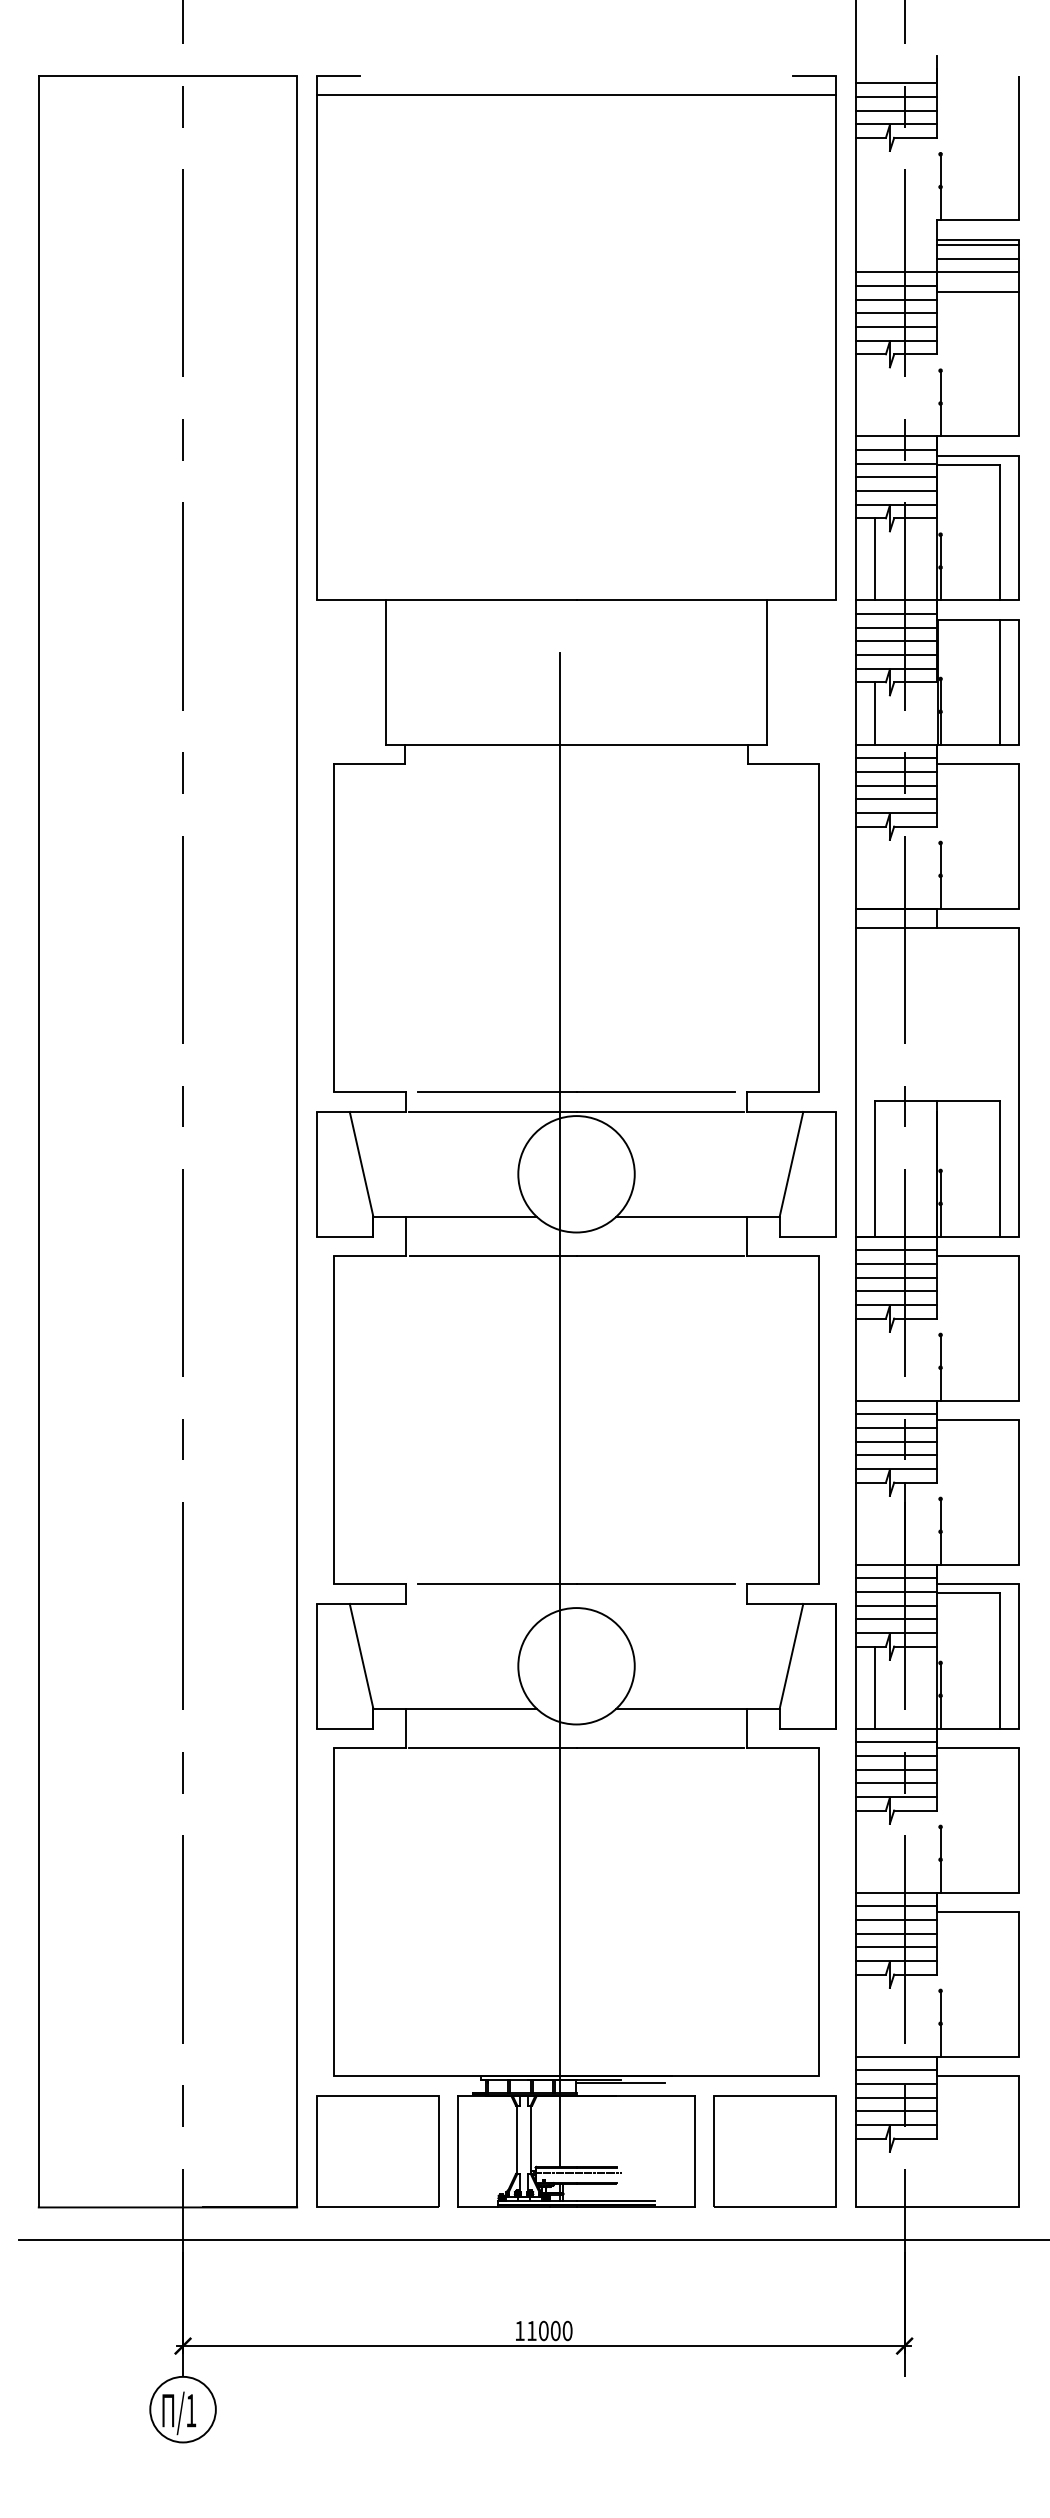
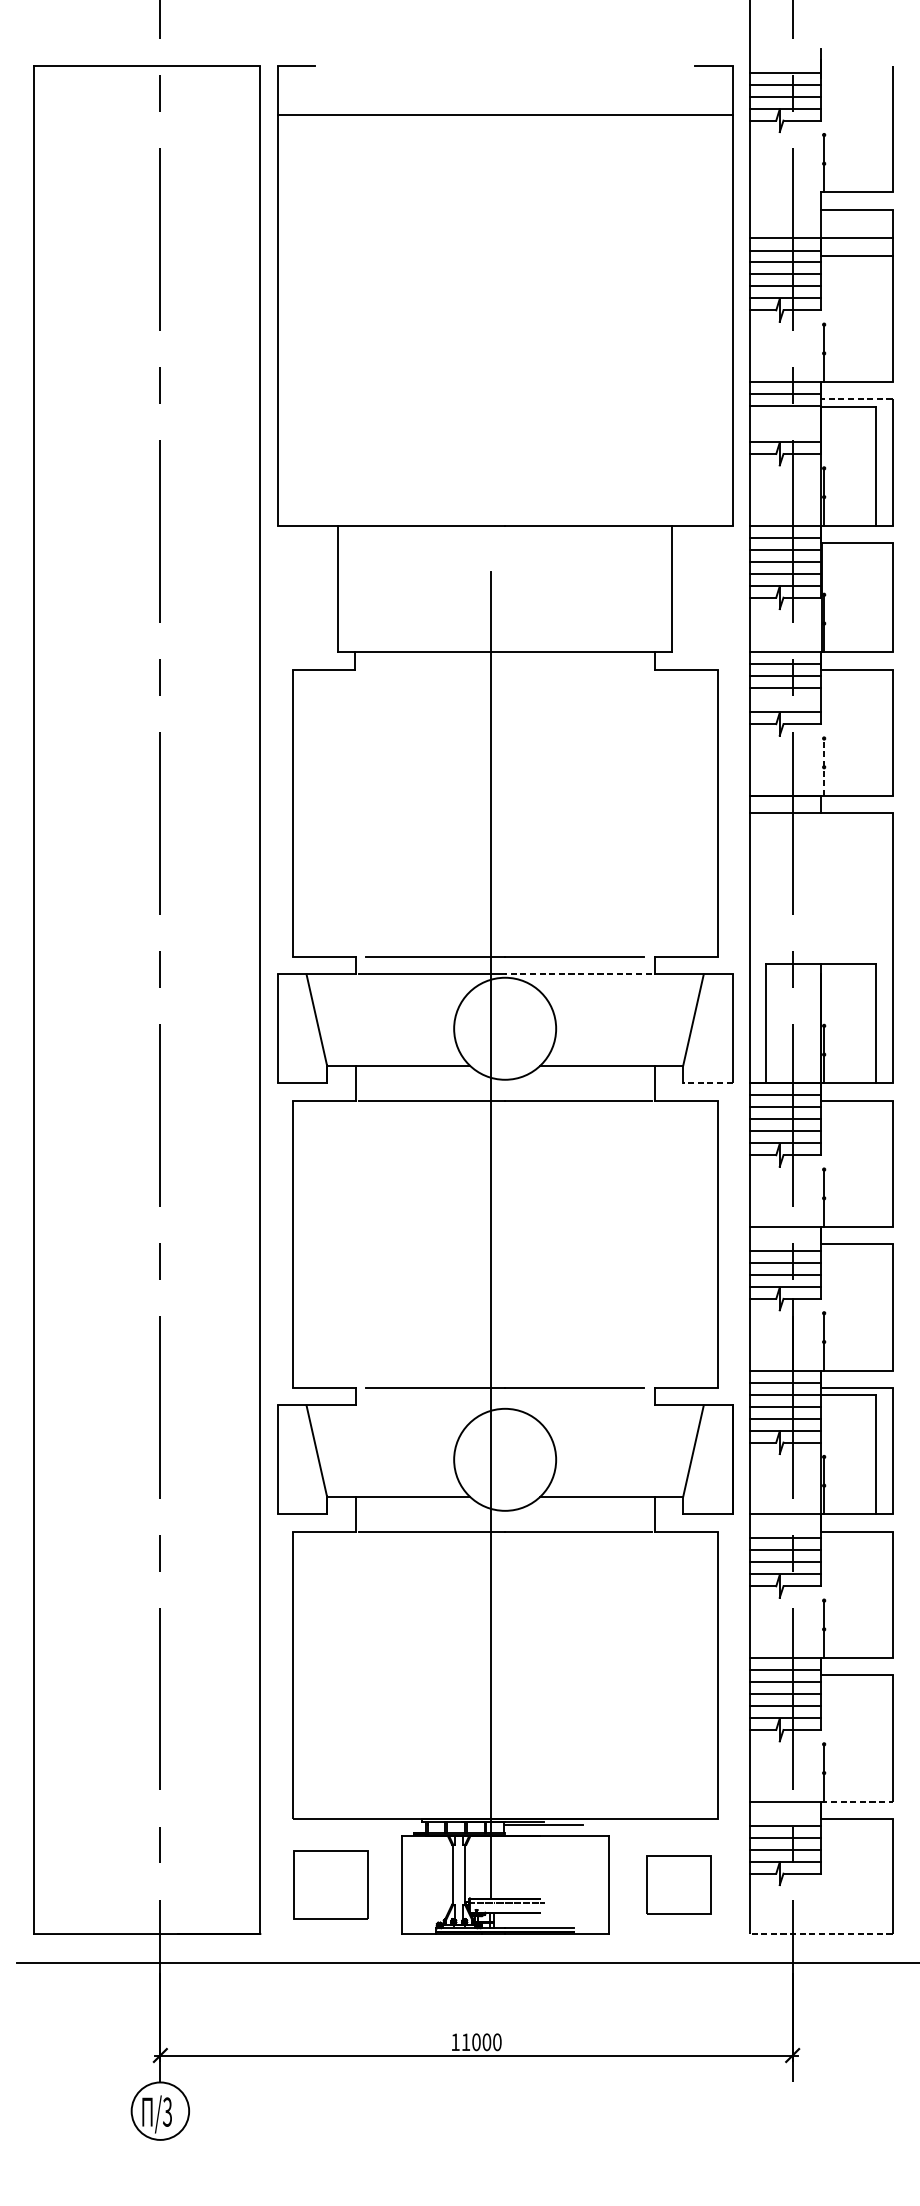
line: (576, 95) -> (505, 115), moved
line: (977, 245) -> (856, 214), removed
line: (977, 258) -> (856, 226), removed
line: (978, 456) -> (857, 399), solid -> dashed
line: (896, 477) -> (785, 418), removed
line: (896, 491) -> (785, 430), removed
line: (874, 559) -> (766, 490), removed
line: (999, 681) -> (875, 596), removed
line: (874, 713) -> (766, 625), removed
line: (896, 799) -> (785, 700), removed
line: (940, 875) -> (824, 766), solid -> dashed
line: (660, 1111) -> (578, 973), solid -> dashed
line: (807, 1236) -> (707, 1083), solid -> dashed
line: (896, 1414) -> (785, 1239), removed
line: (874, 1687) -> (766, 1478), removed
line: (896, 1742) -> (785, 1526), removed
line: (978, 2056) -> (857, 1801), solid -> dashed
line: (896, 2070) -> (785, 1814), removed
part: (377, 2151) -> (330, 1885), size x0.7
part: (774, 2151) -> (678, 1885), size x0.6
line: (936, 2207) -> (820, 1934), solid -> dashed
text: (191, 2410) -> (167, 2111), /1 -> /3

